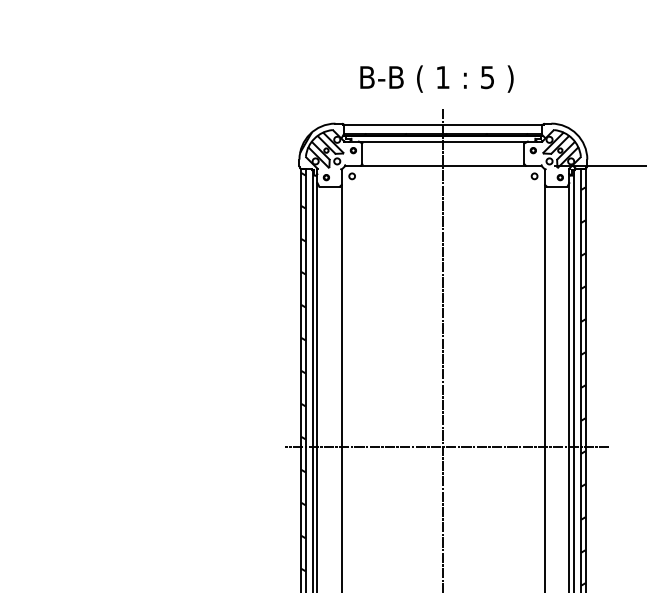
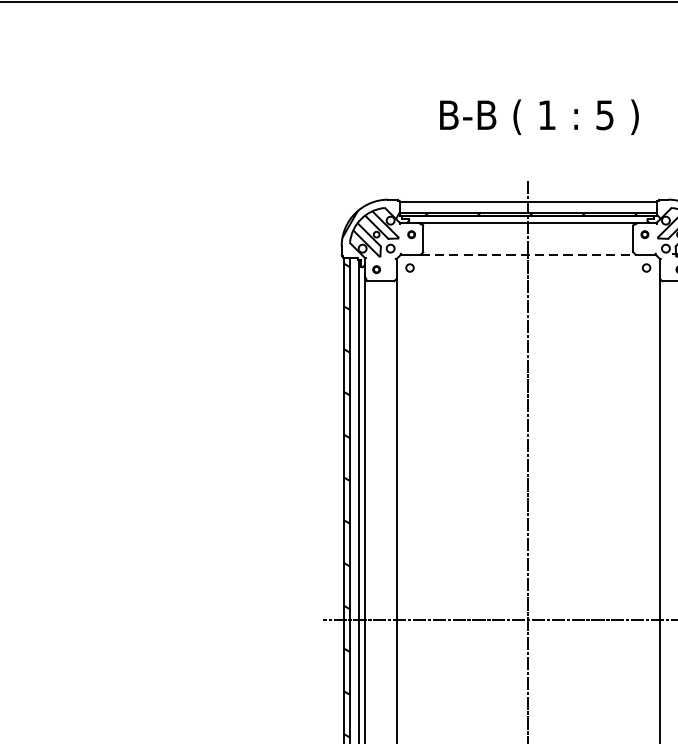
text: (436, 78) -> (538, 116), moved
line: (443, 165) -> (528, 253), solid -> dashed

